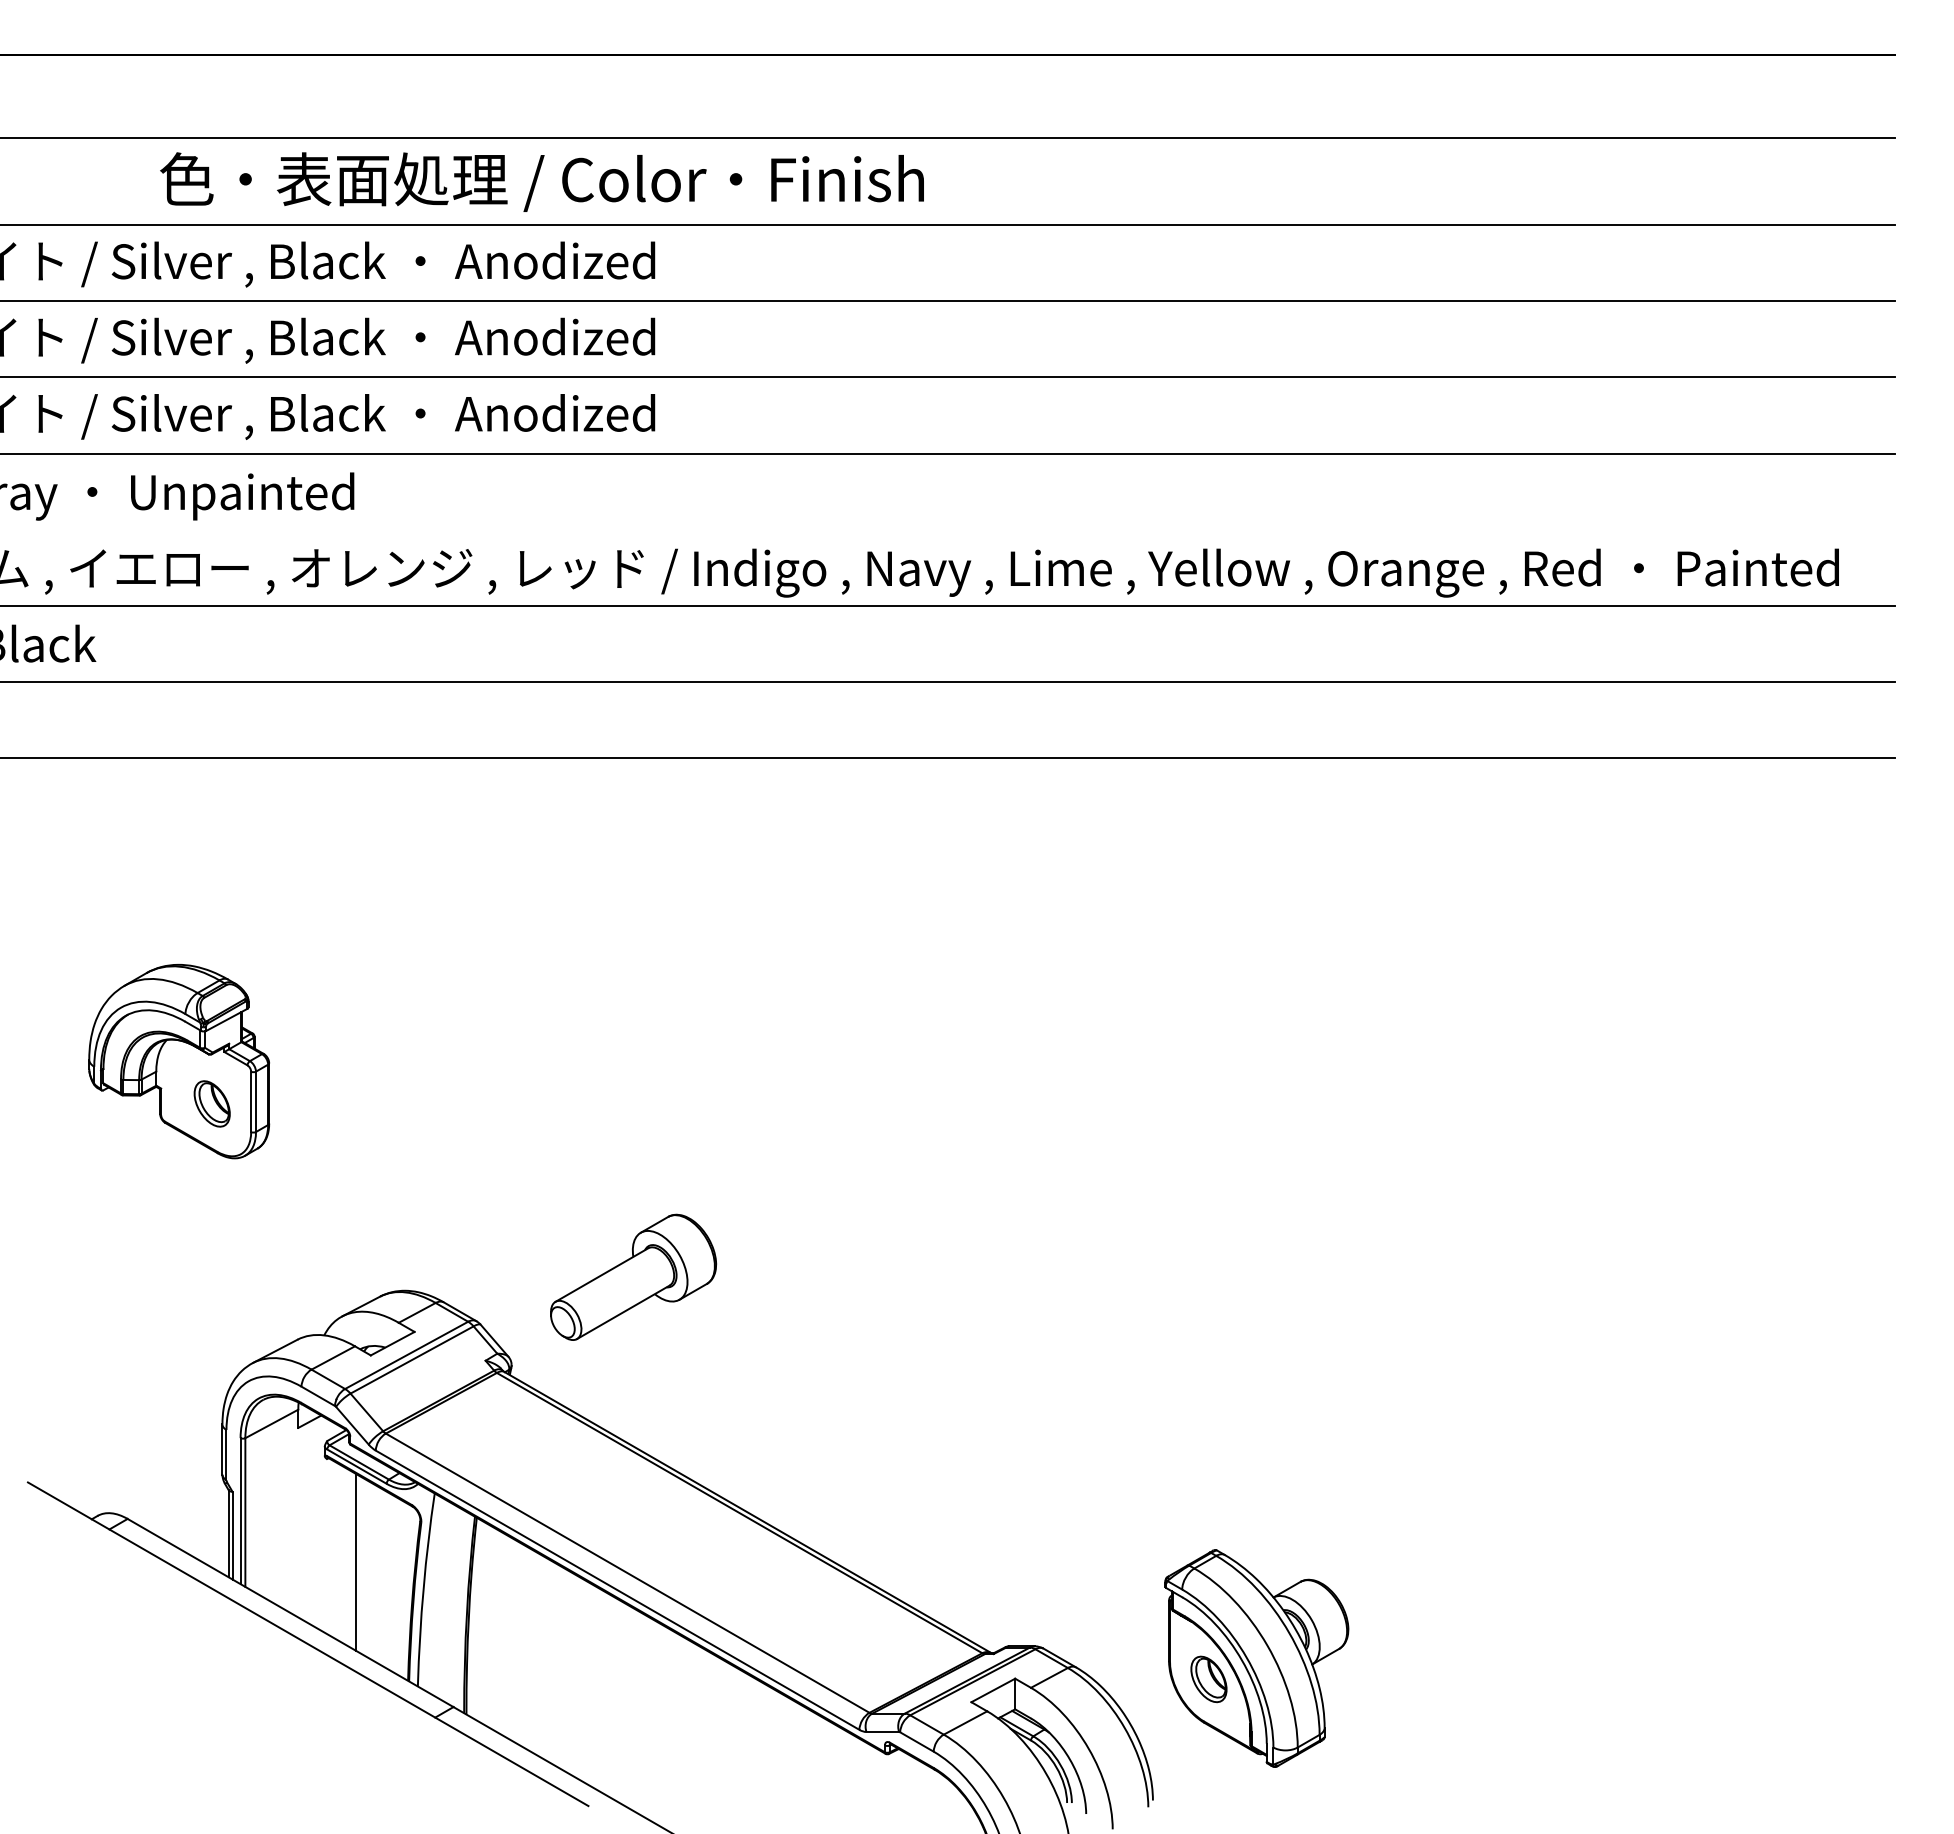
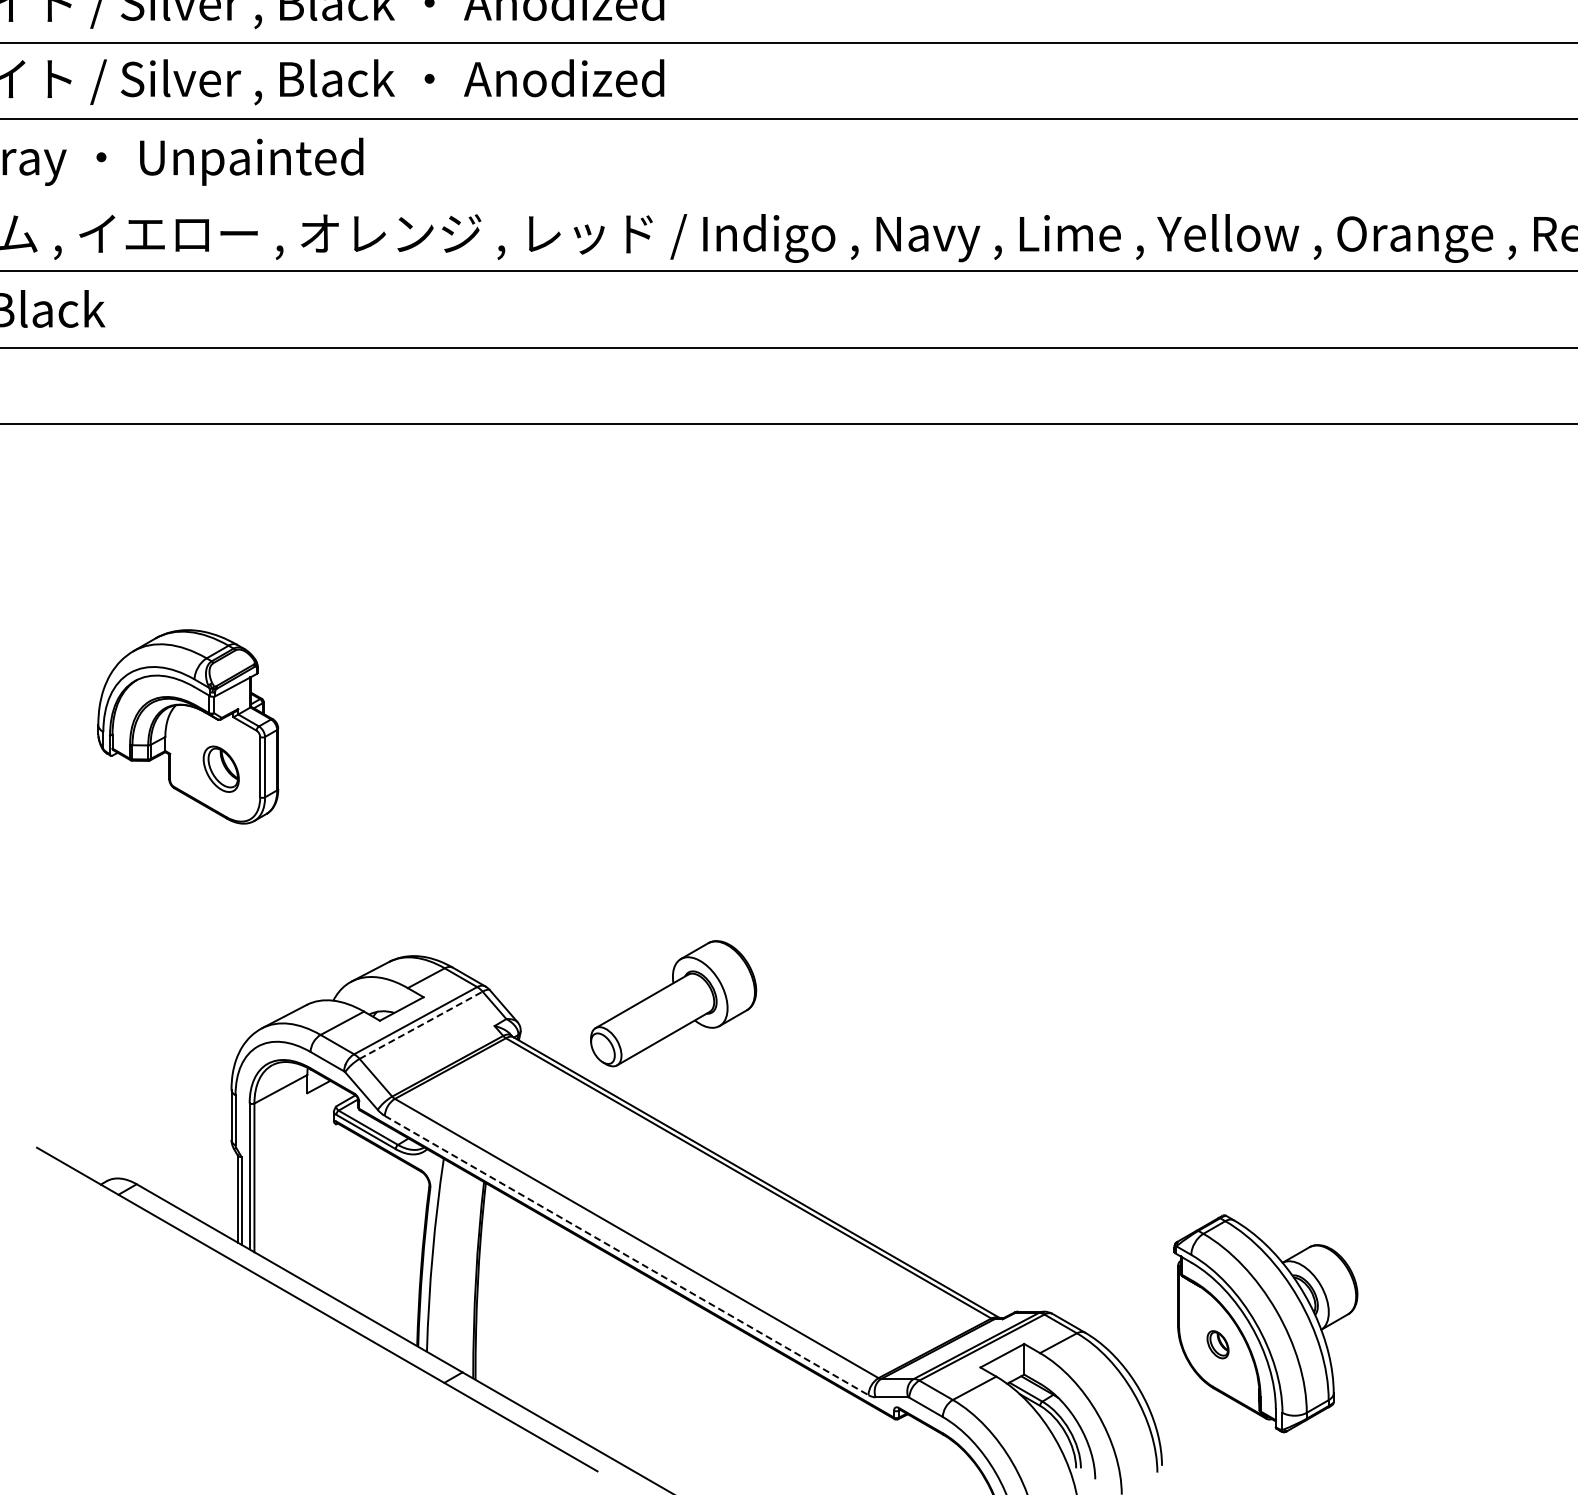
part: (633, 1276) -> (673, 1002), moved
line: (412, 1359) -> (421, 1024), solid -> dashed
line: (356, 1562) -> (365, 1227), removed
line: (618, 1590) -> (627, 1255), solid -> dashed
part: (1208, 1679) -> (1217, 1344), size x0.6

